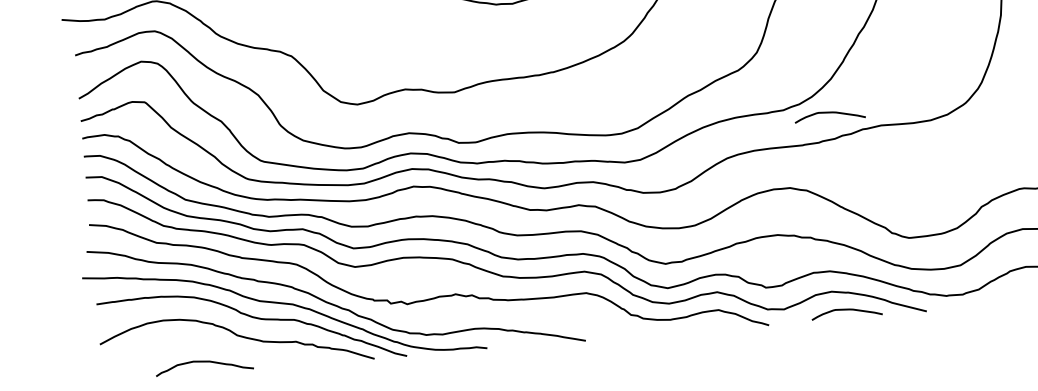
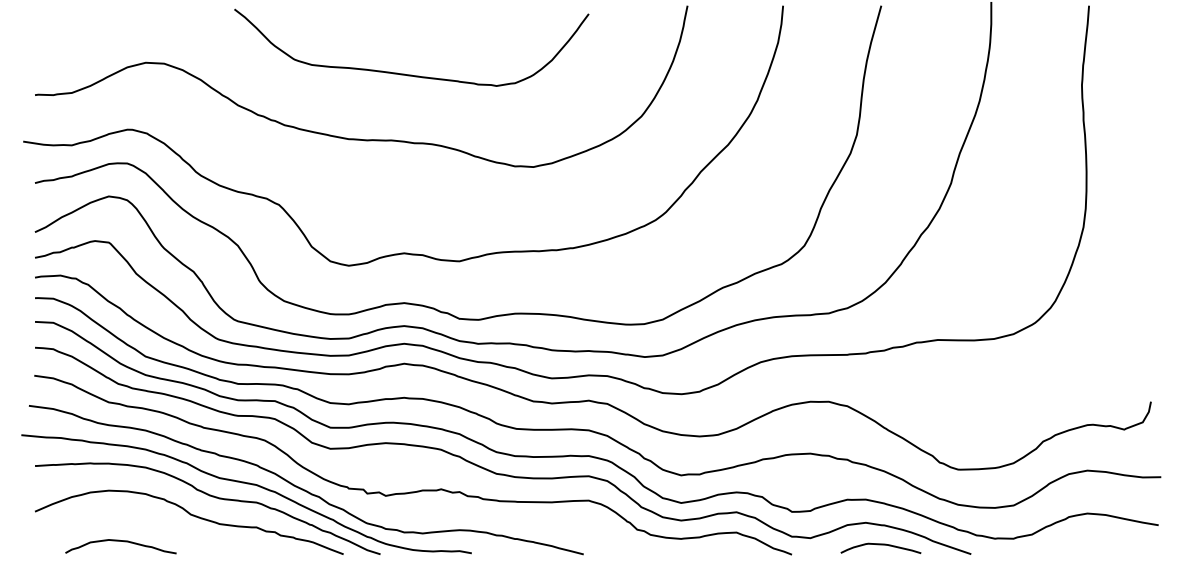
curve: (829, 113) -> (880, 321), removed
curve: (203, 362) -> (120, 541), moved

